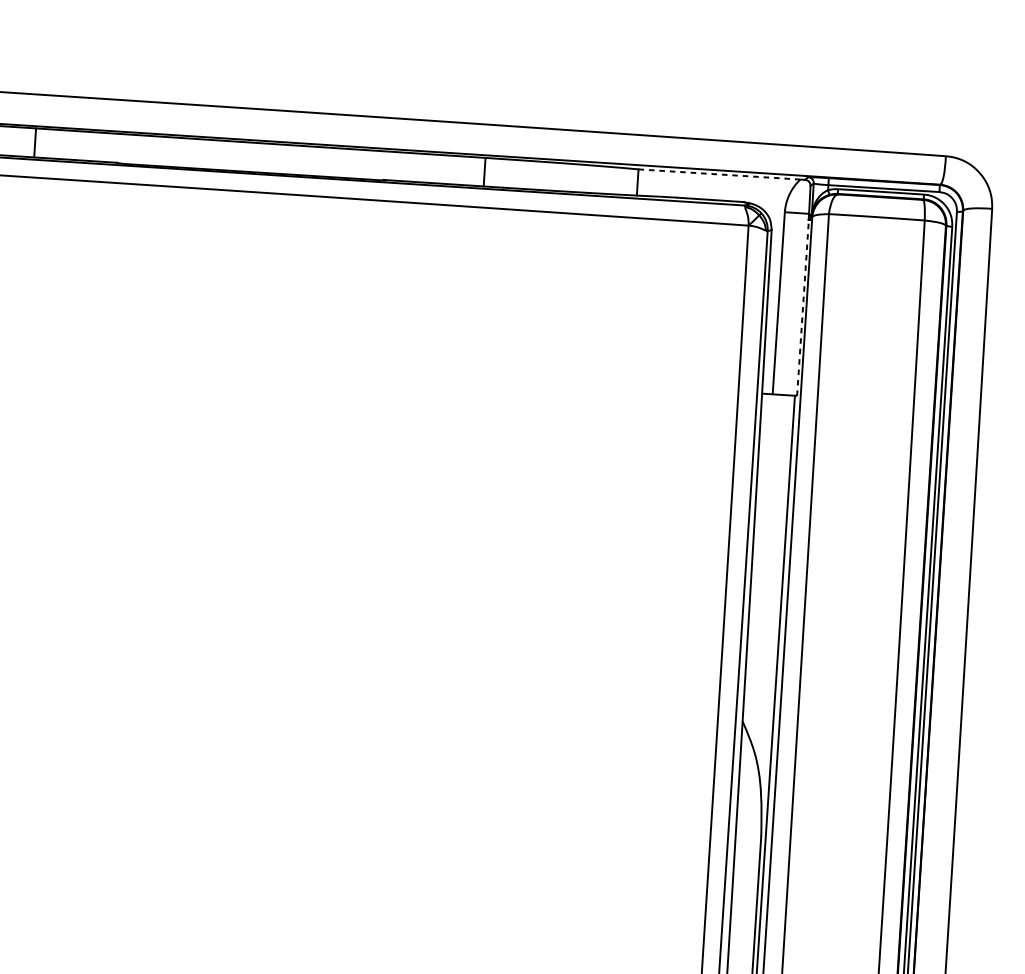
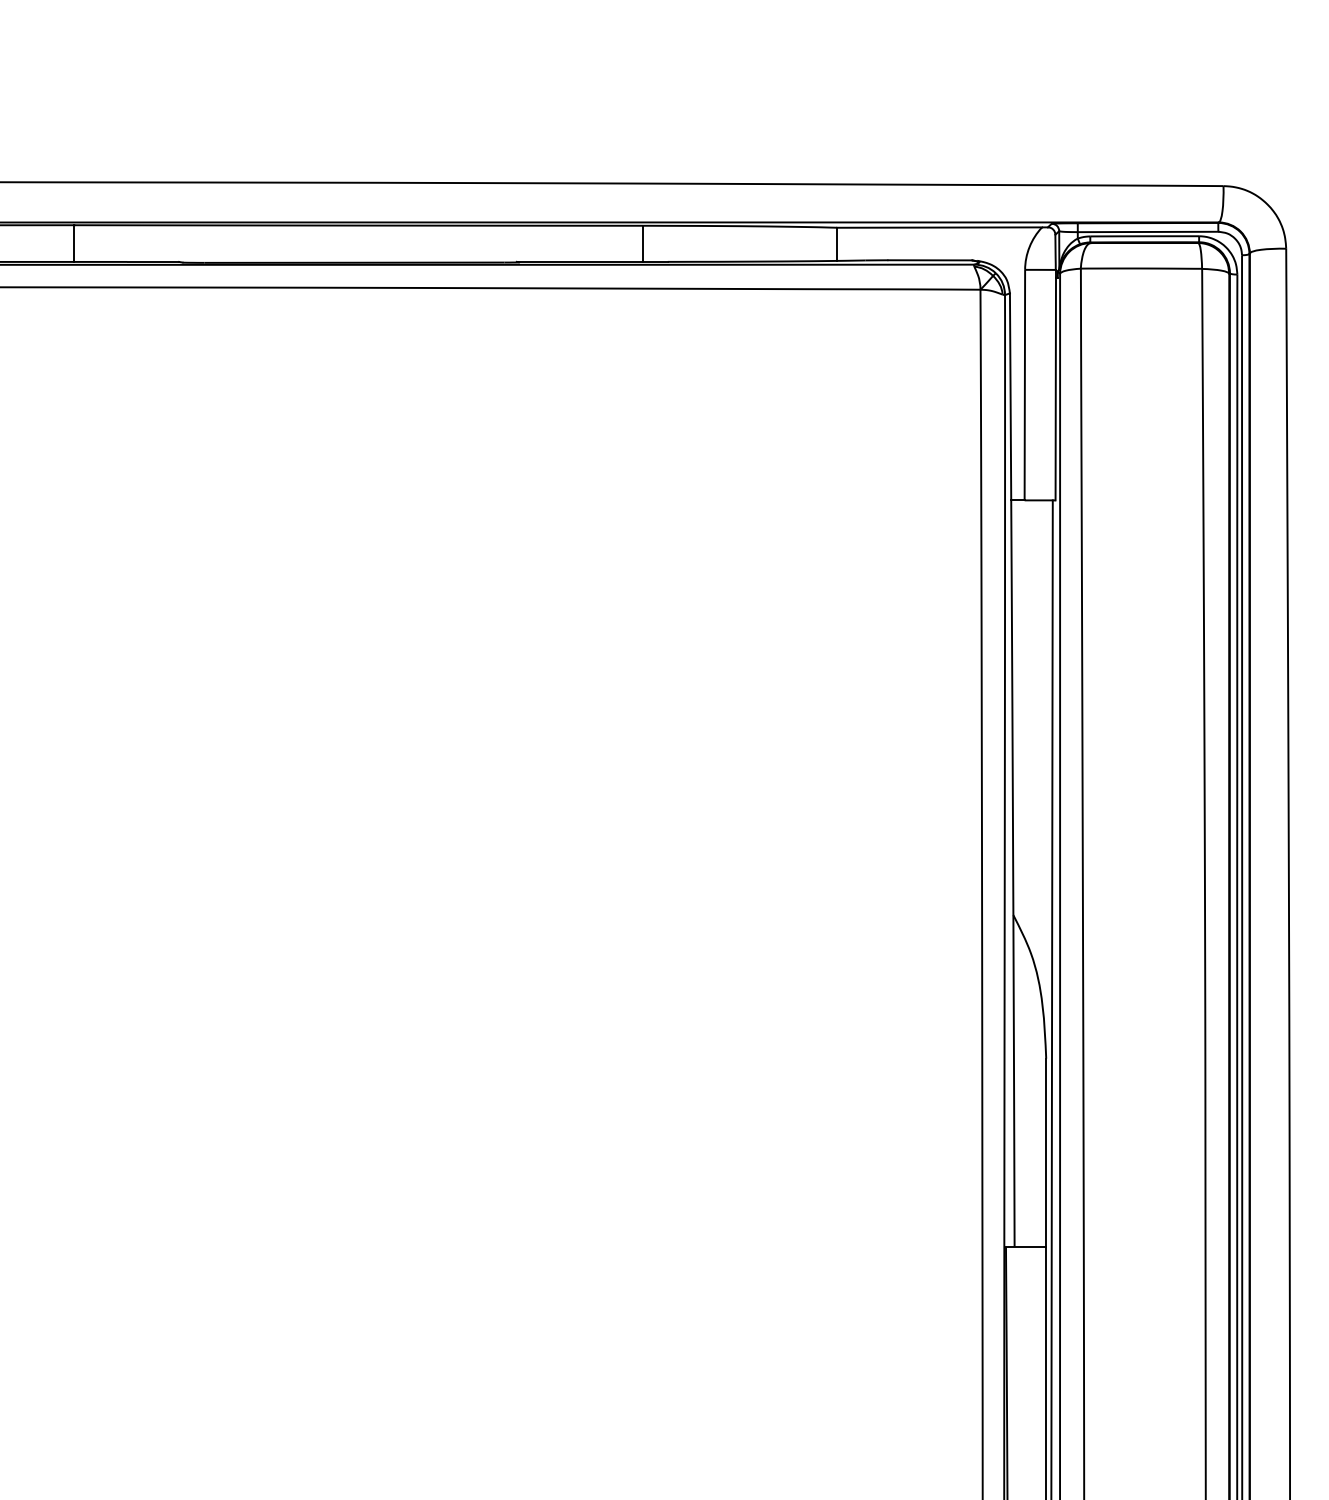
line: (720, 174) -> (940, 227), dashed -> solid
line: (802, 307) -> (1055, 388), dashed -> solid

